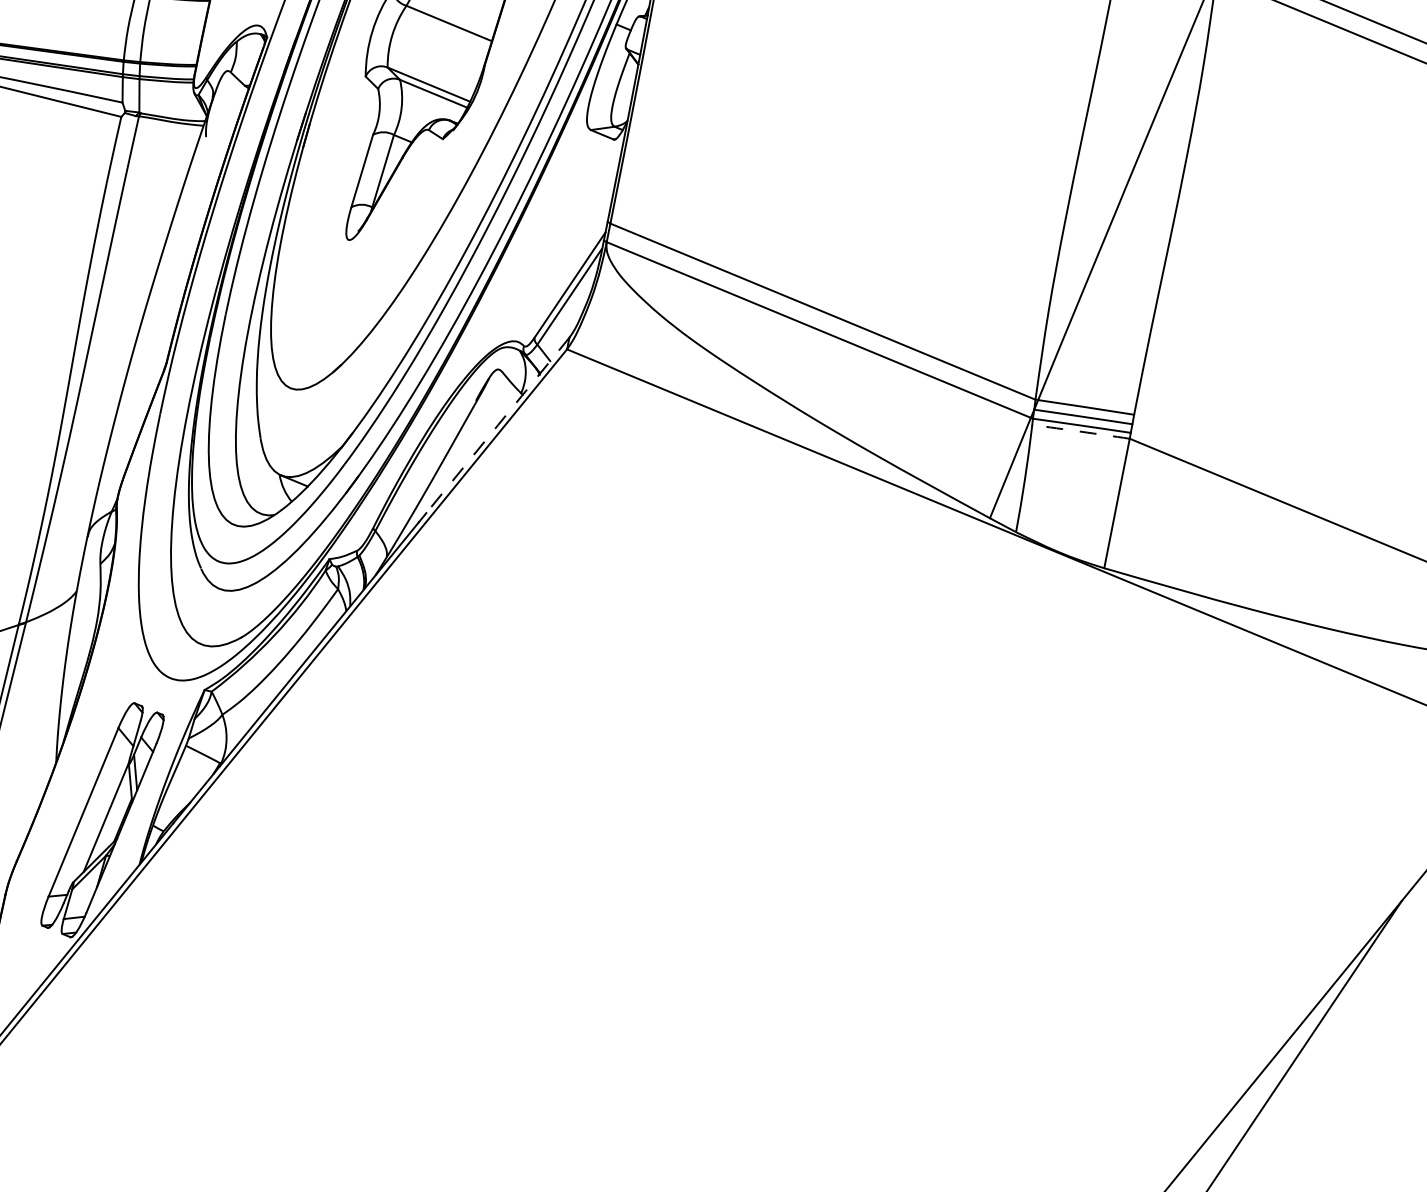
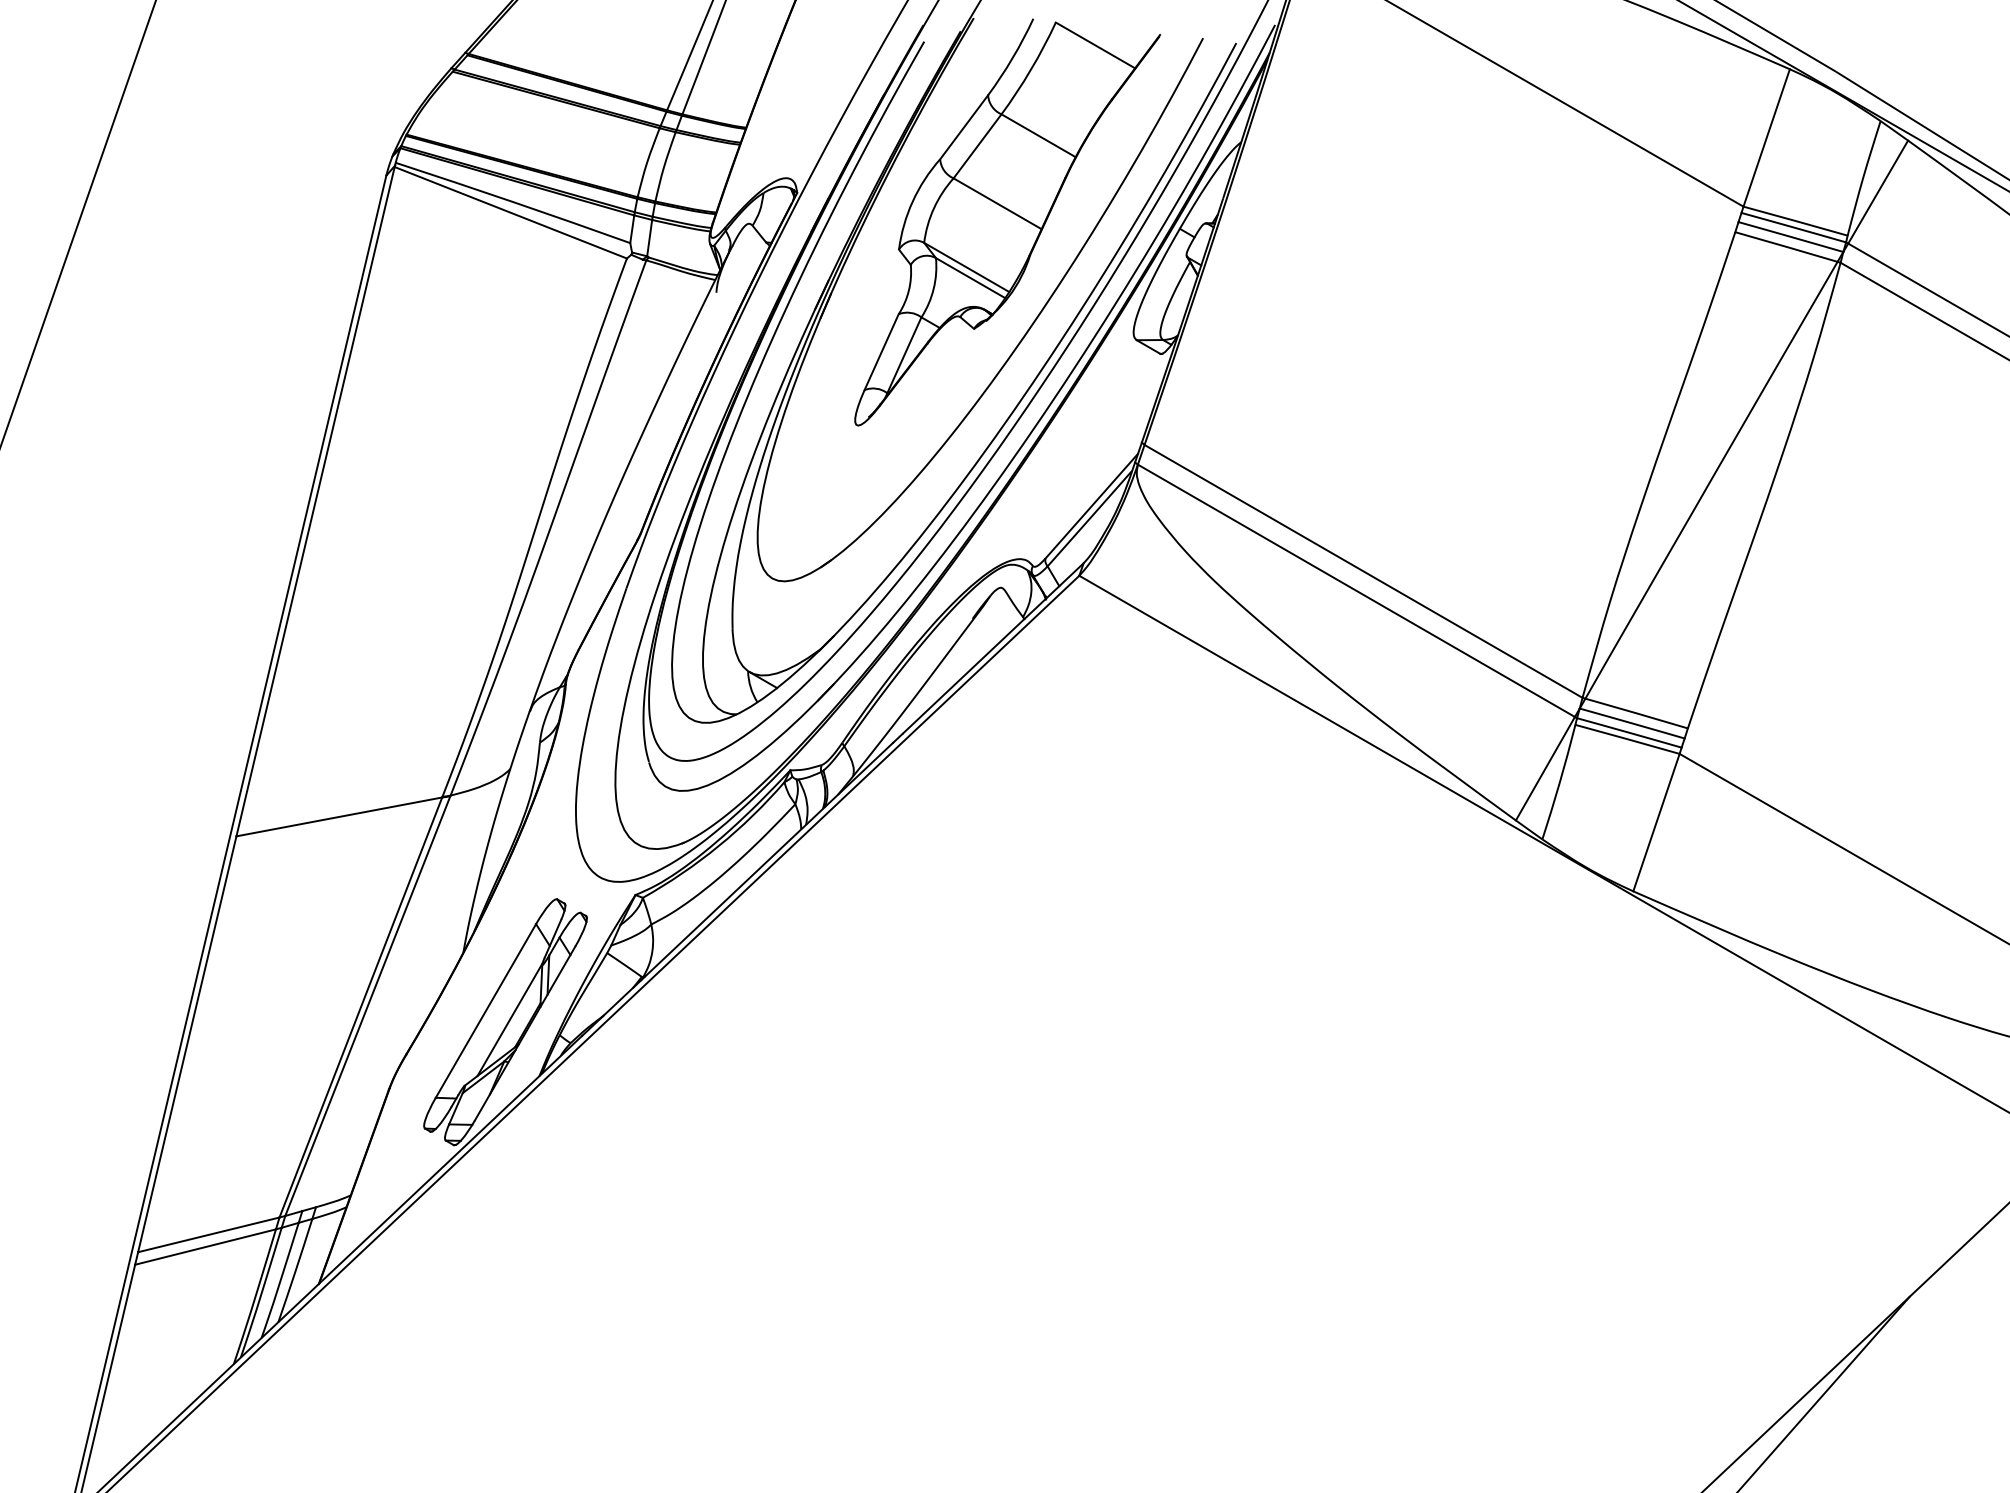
line: (498, 425) -> (993, 648), dashed -> solid
arc: (1080, 431) -> (1627, 739), dashed -> solid

